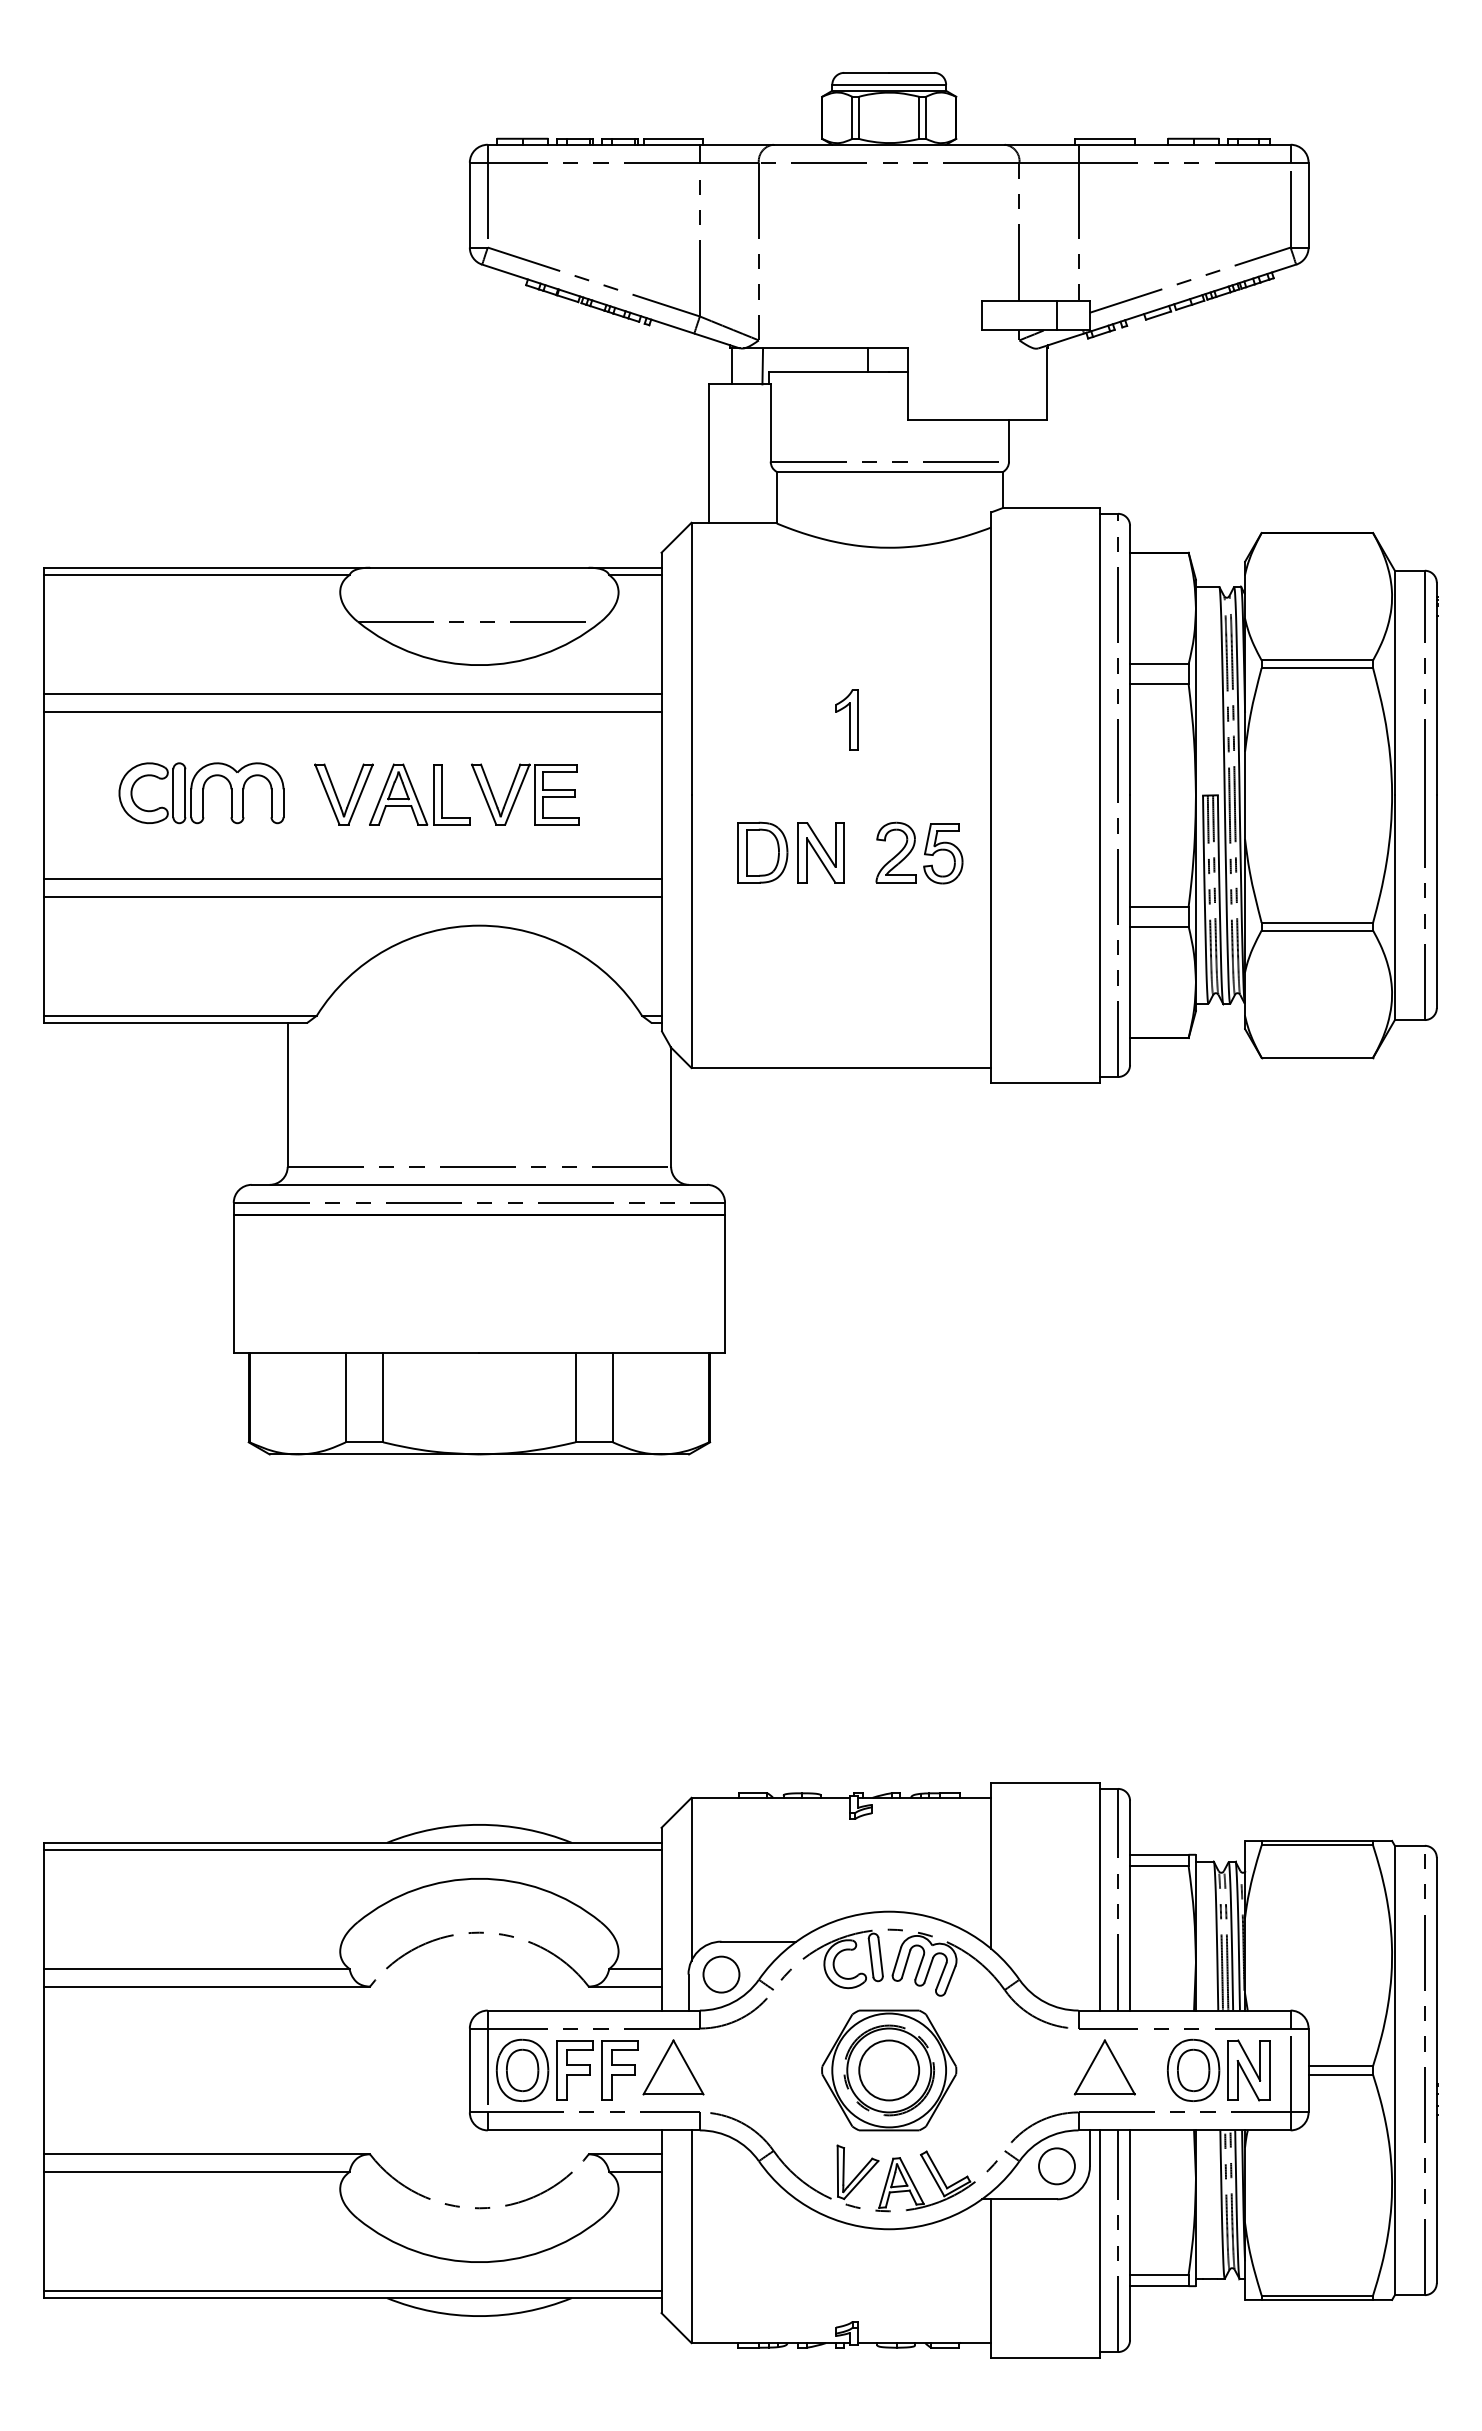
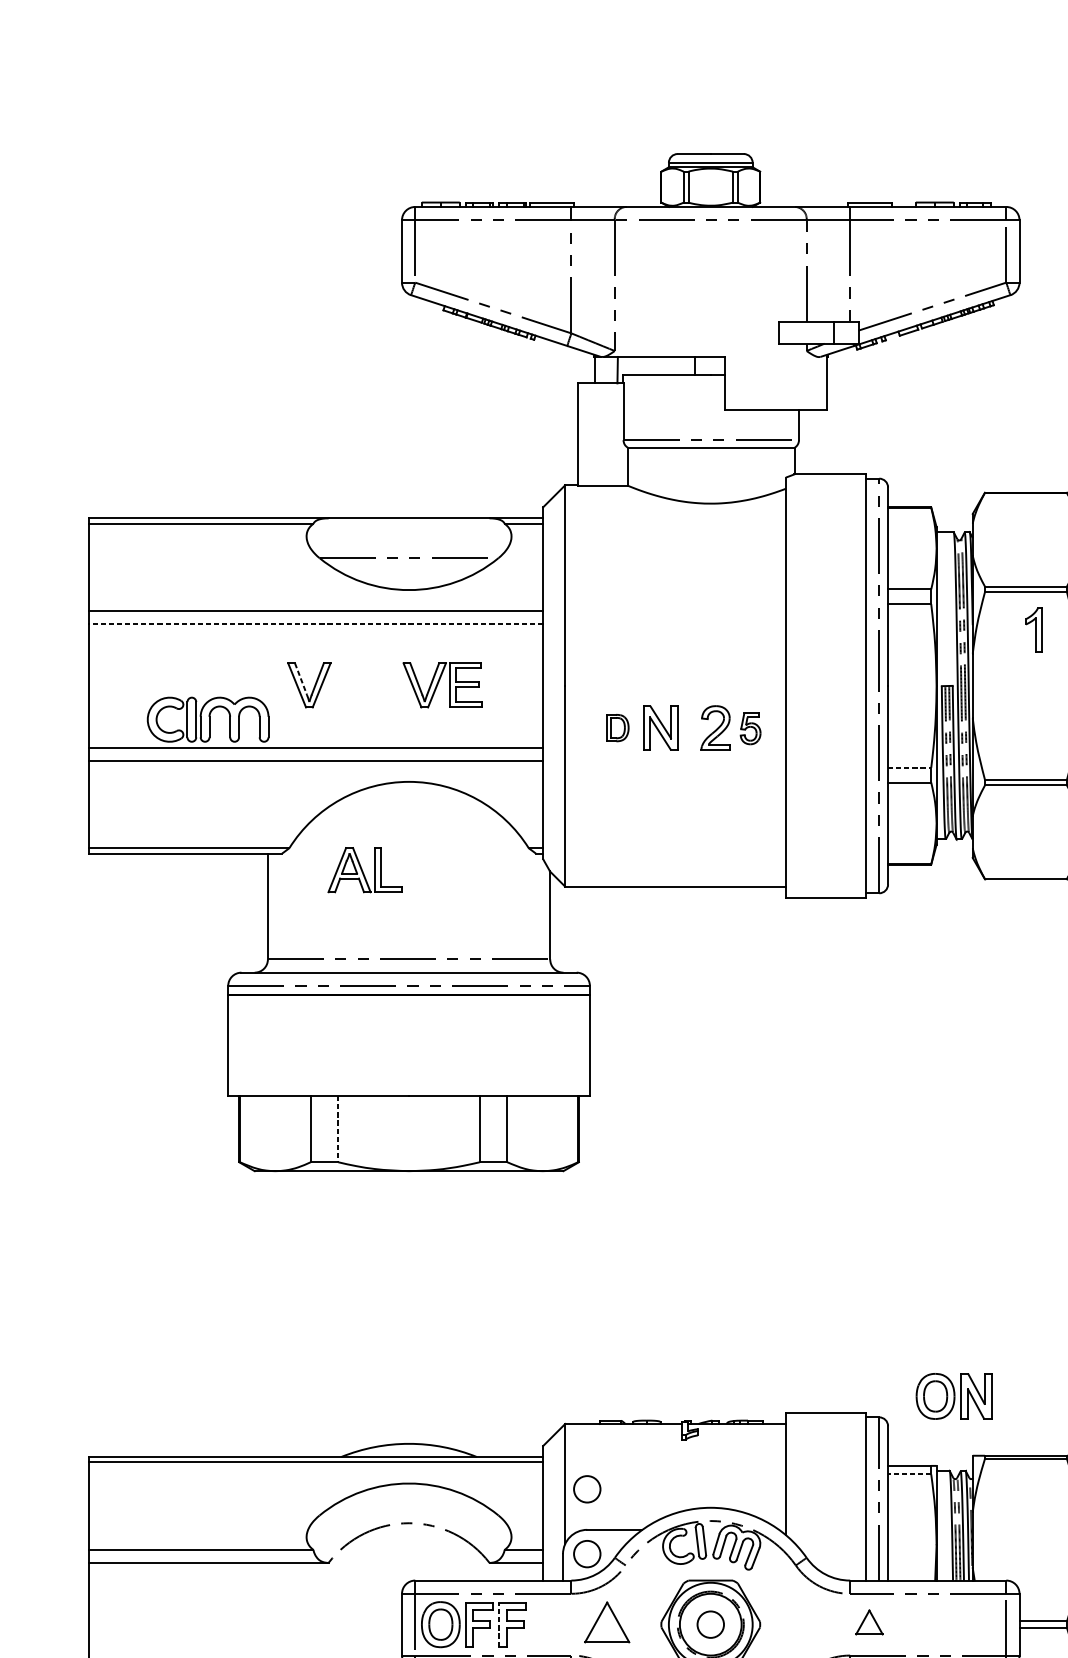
line: (353, 711) -> (316, 624), solid -> dashed
part: (846, 719) -> (1033, 630), moved
line: (332, 786) -> (300, 679), solid -> dashed
part: (201, 793) -> (208, 719), moved
part: (419, 794) -> (364, 870), moved
part: (762, 852) -> (617, 728), size x0.6
part: (943, 853) -> (750, 728), size x0.7
line: (1159, 906) -> (909, 767), solid -> dashed
line: (383, 1397) -> (338, 1129), solid -> dashed
line: (1158, 1866) -> (909, 1474), solid -> dashed
circle: (721, 1886) -> (587, 1489), added
part: (673, 2067) -> (607, 1622), moved
part: (1104, 2067) -> (869, 1622), size x0.6
part: (1218, 2069) -> (953, 1395), moved
line: (602, 2070) -> (499, 1624), solid -> dashed
circle: (889, 2070) -> (710, 1624), size x0.6

